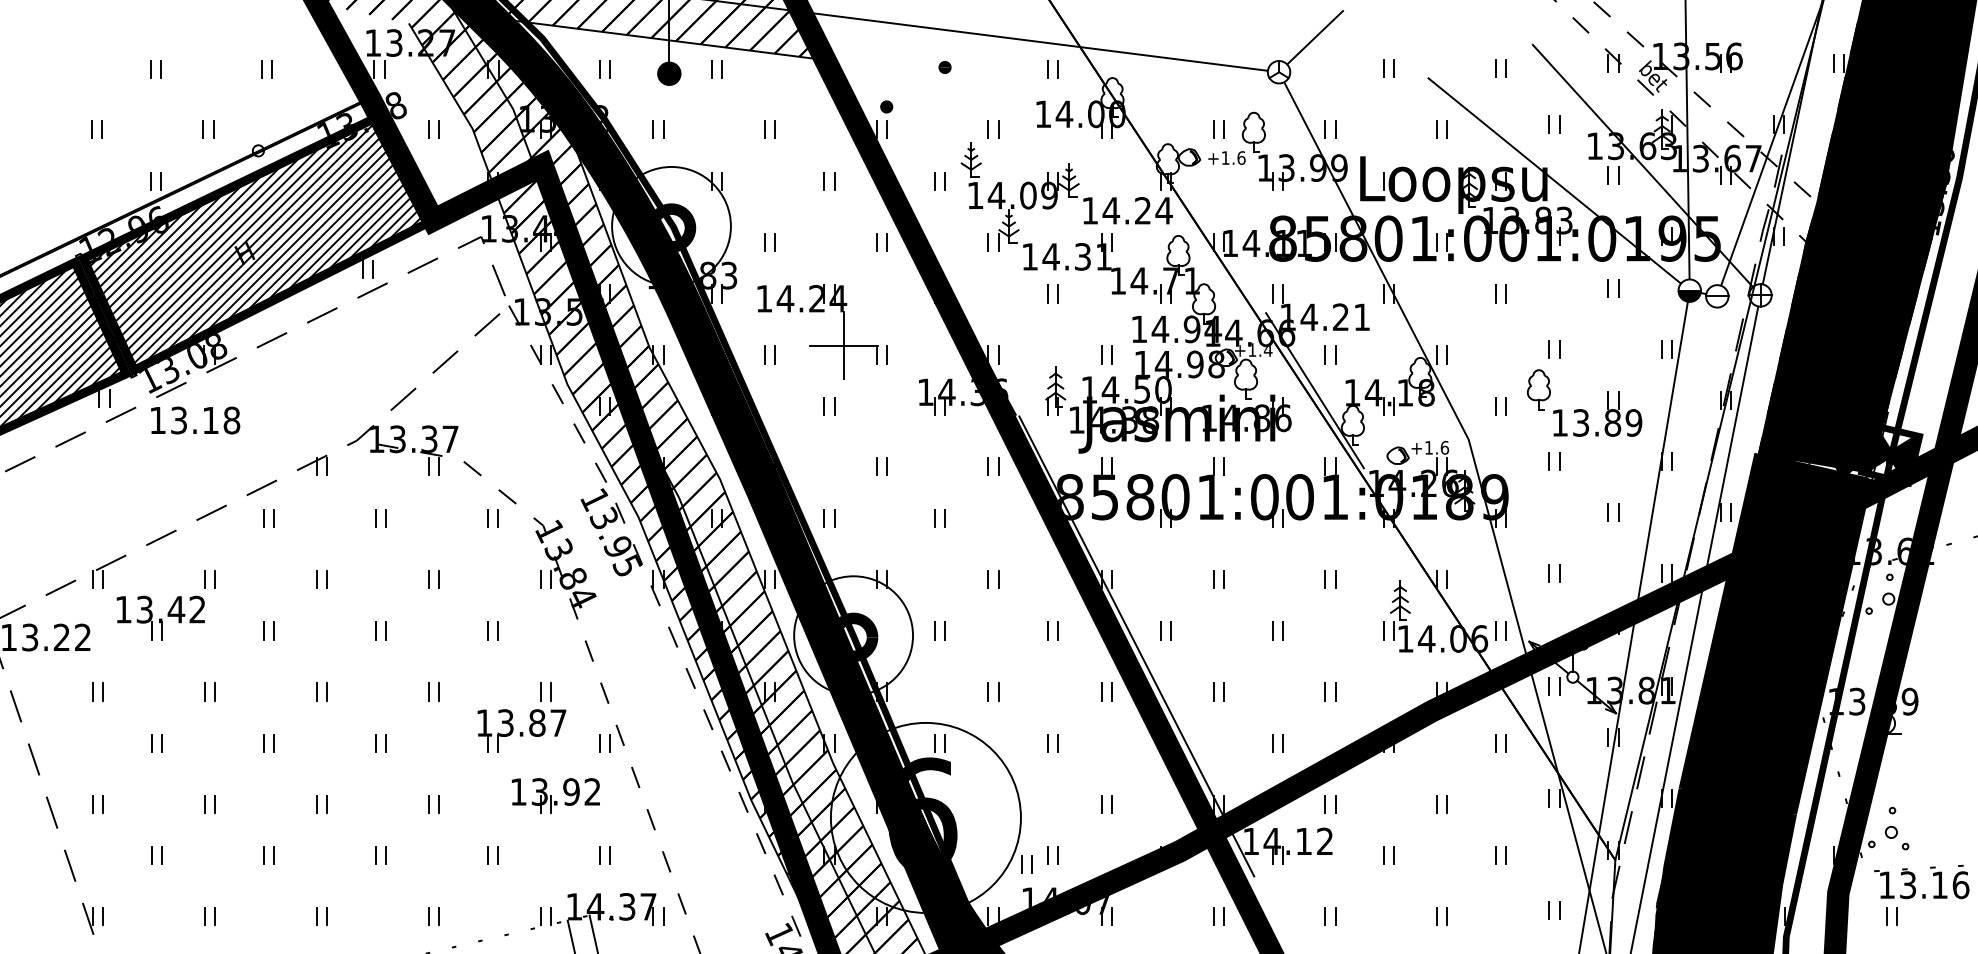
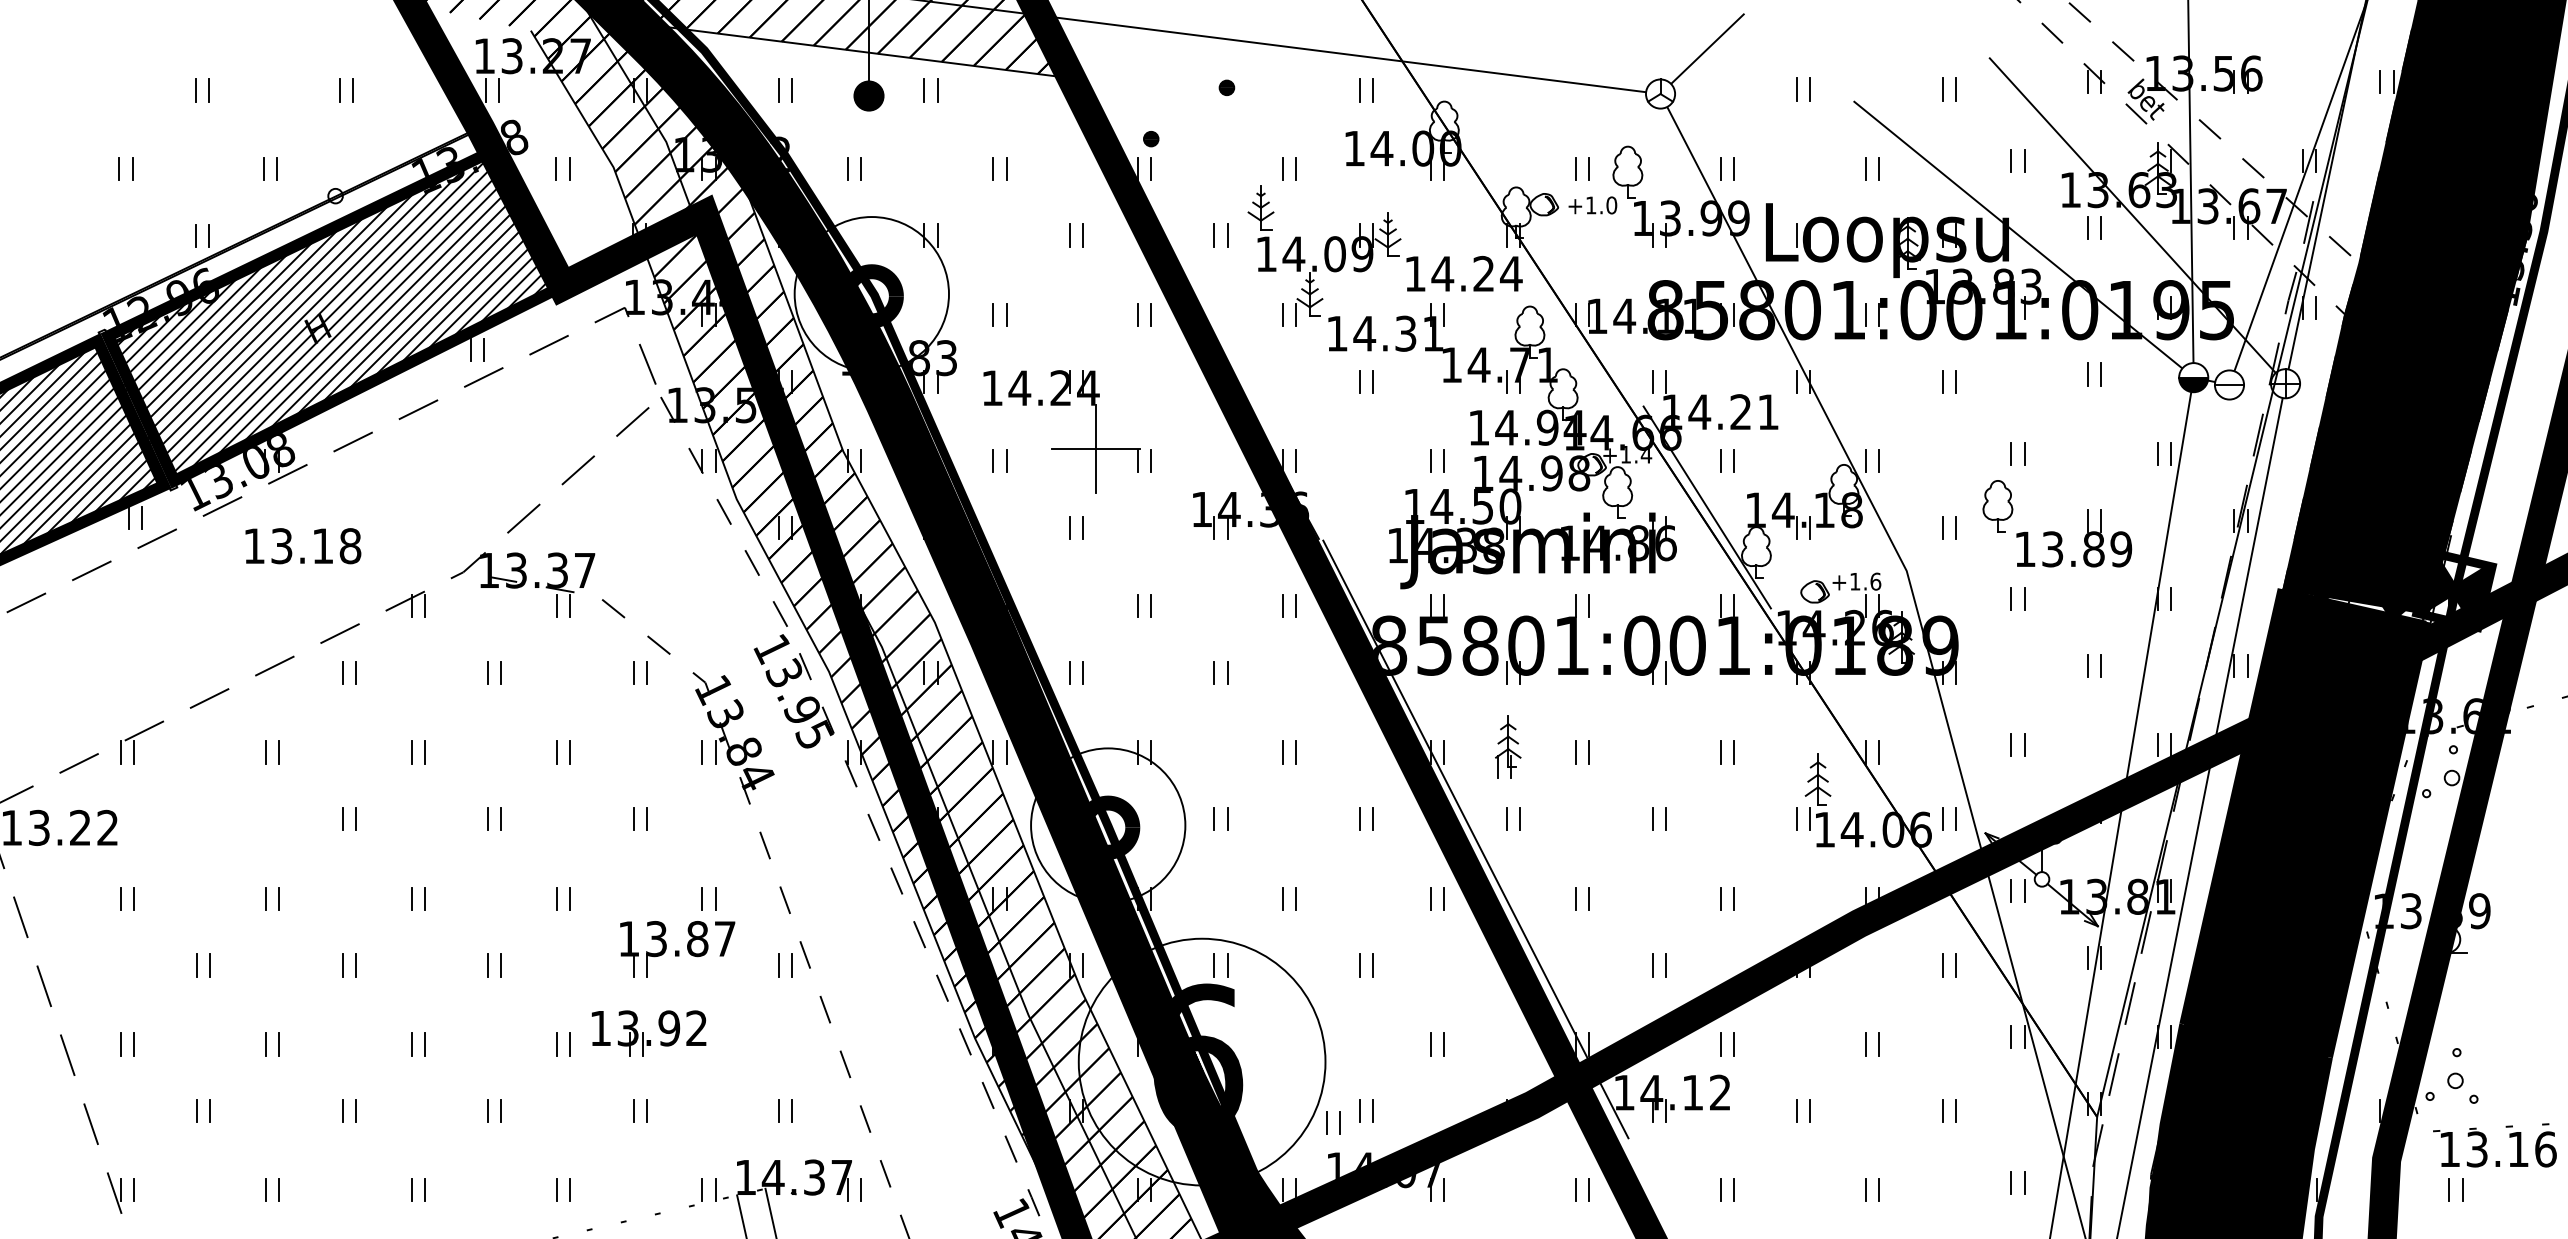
text: (1241, 157) -> (1611, 204), +1.6 -> +1.0
part: (1055, 390) -> (1507, 746), moved
text: (195, 420) -> (303, 546), moved
part: (160, 617) -> (208, 801), removed
part: (555, 795) -> (648, 1032), moved

